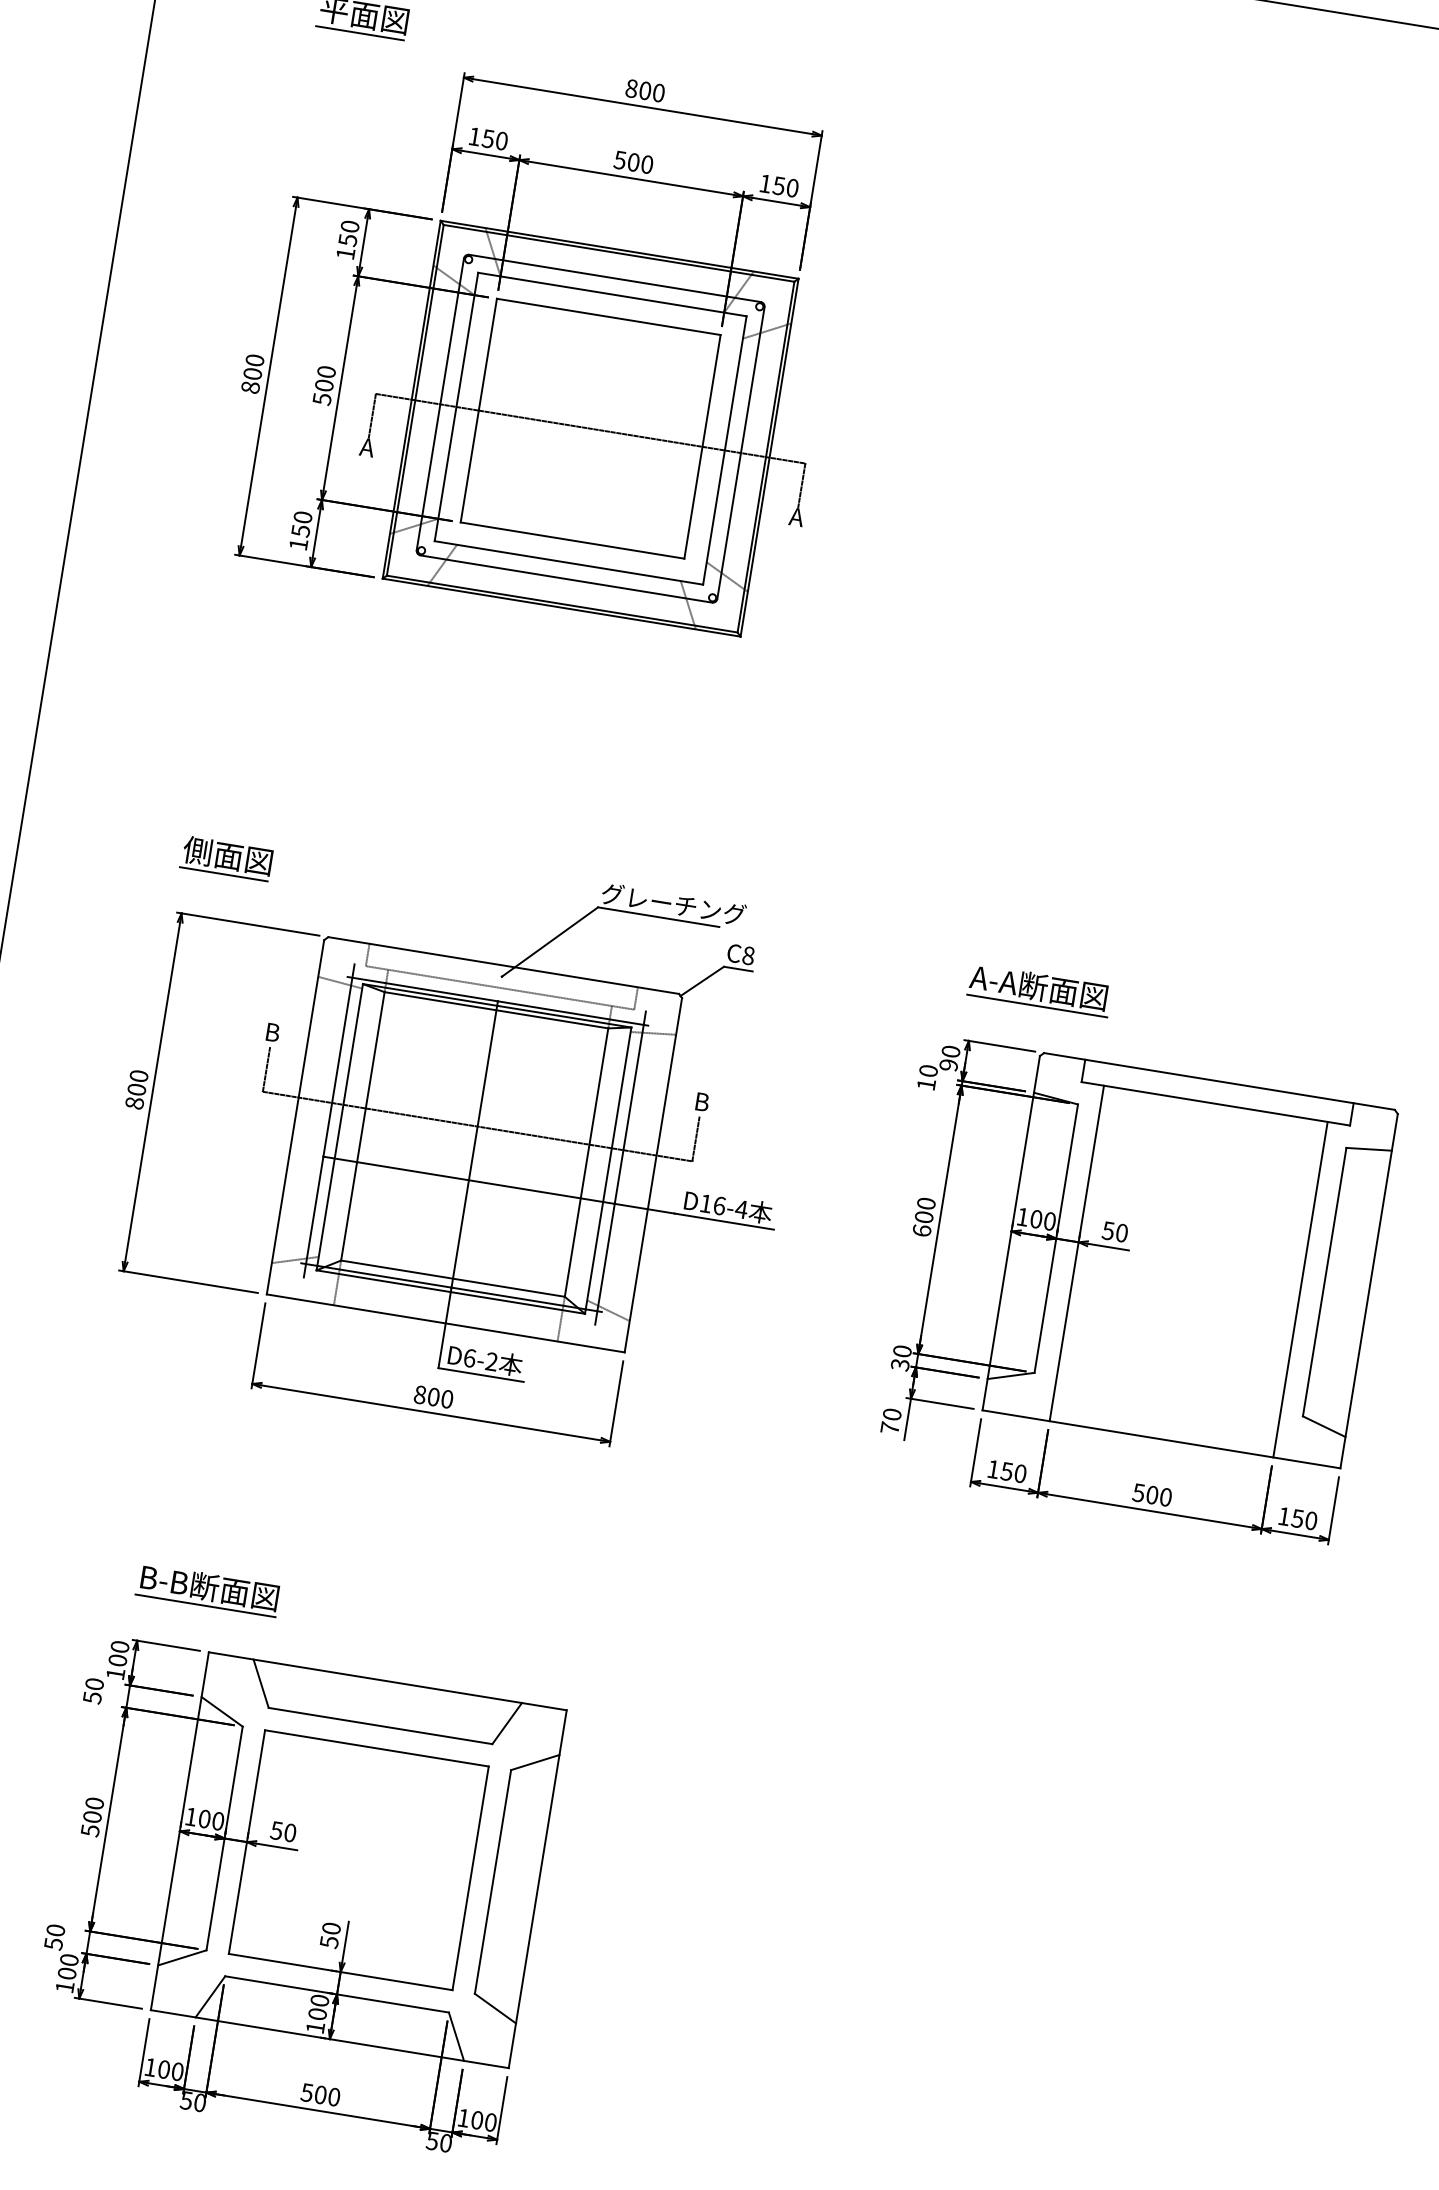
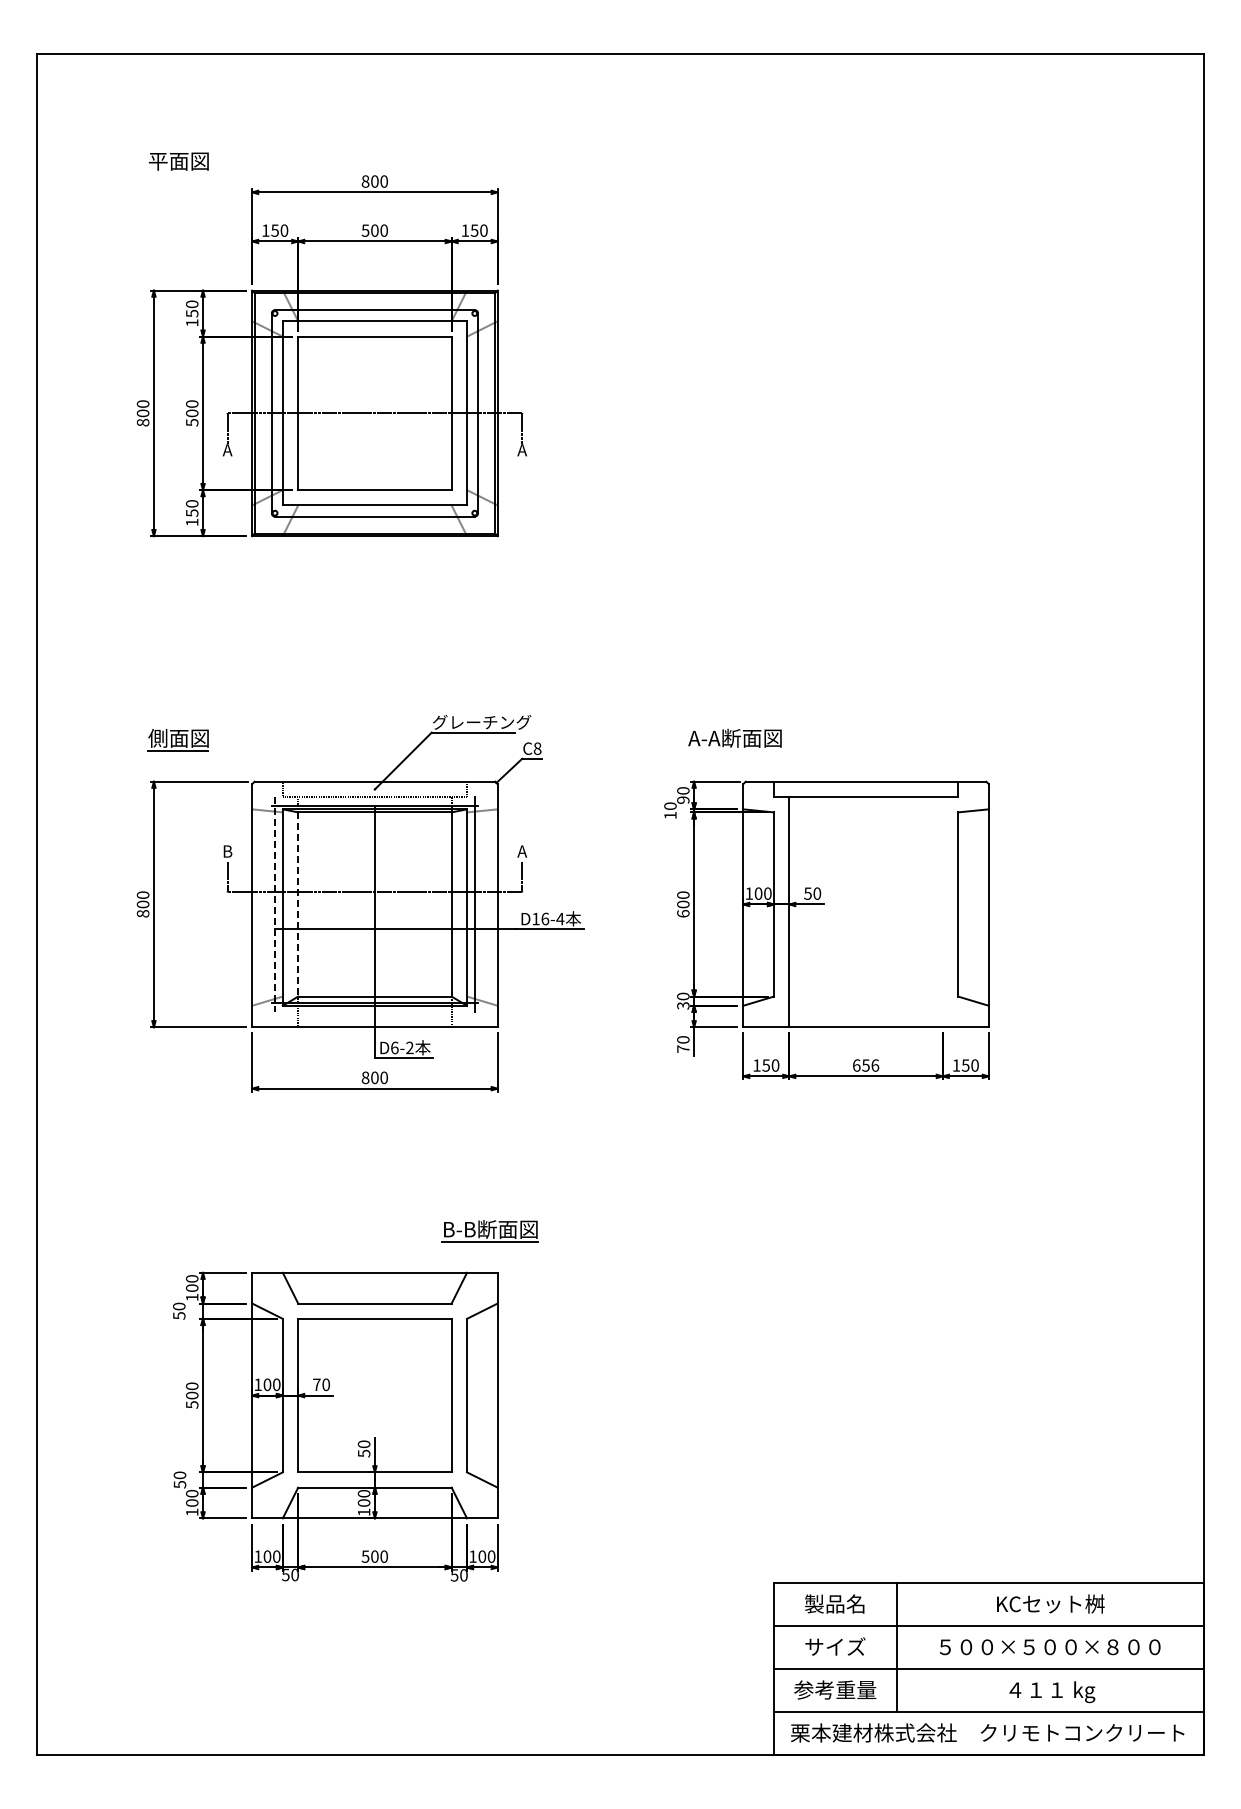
line: (359, 32) -> (177, 173), removed
line: (1037, 1006) -> (736, 751), removed
text: (702, 1102) -> (522, 851), B -> A
line: (329, 1121) -> (275, 904), solid -> dashed
line: (363, 1126) -> (298, 904), solid -> dashed
line: (1300, 1290) -> (942, 912), removed
text: (1151, 1494) -> (865, 1065), 500 -> 656
part: (207, 1590) -> (489, 1231), moved
text: (276, 1830) -> (316, 1384), 50 -> 70

